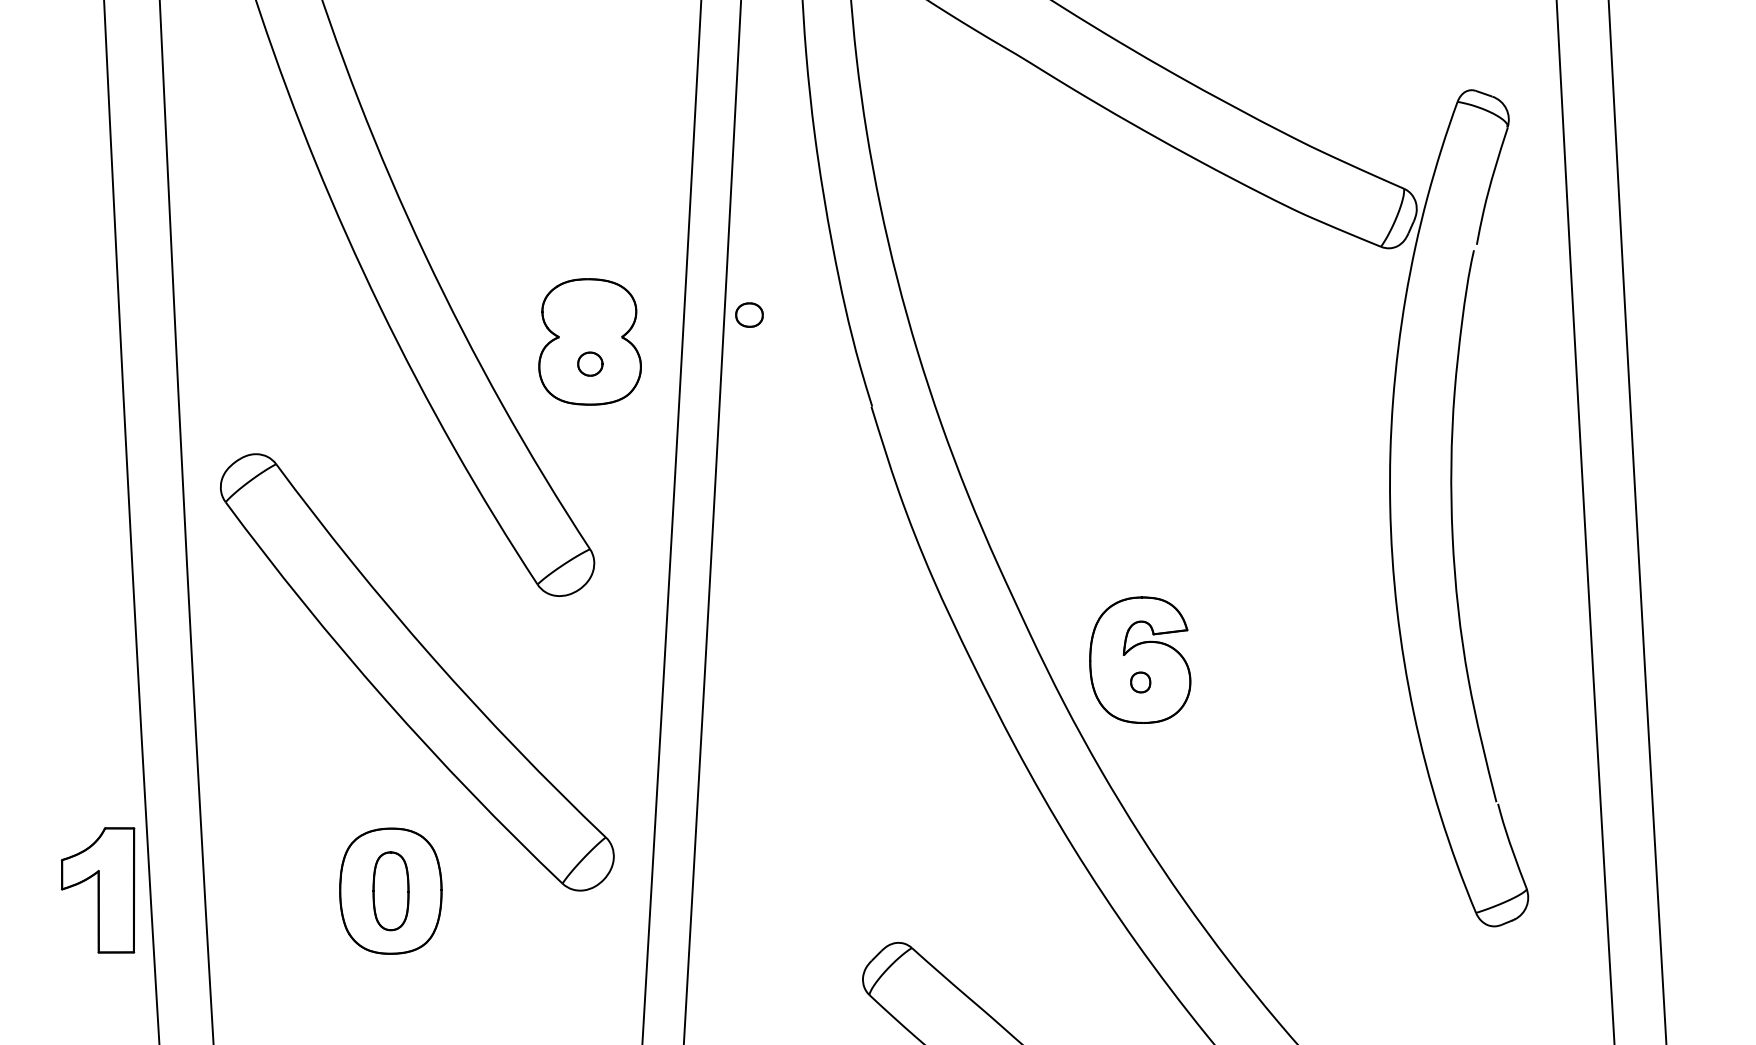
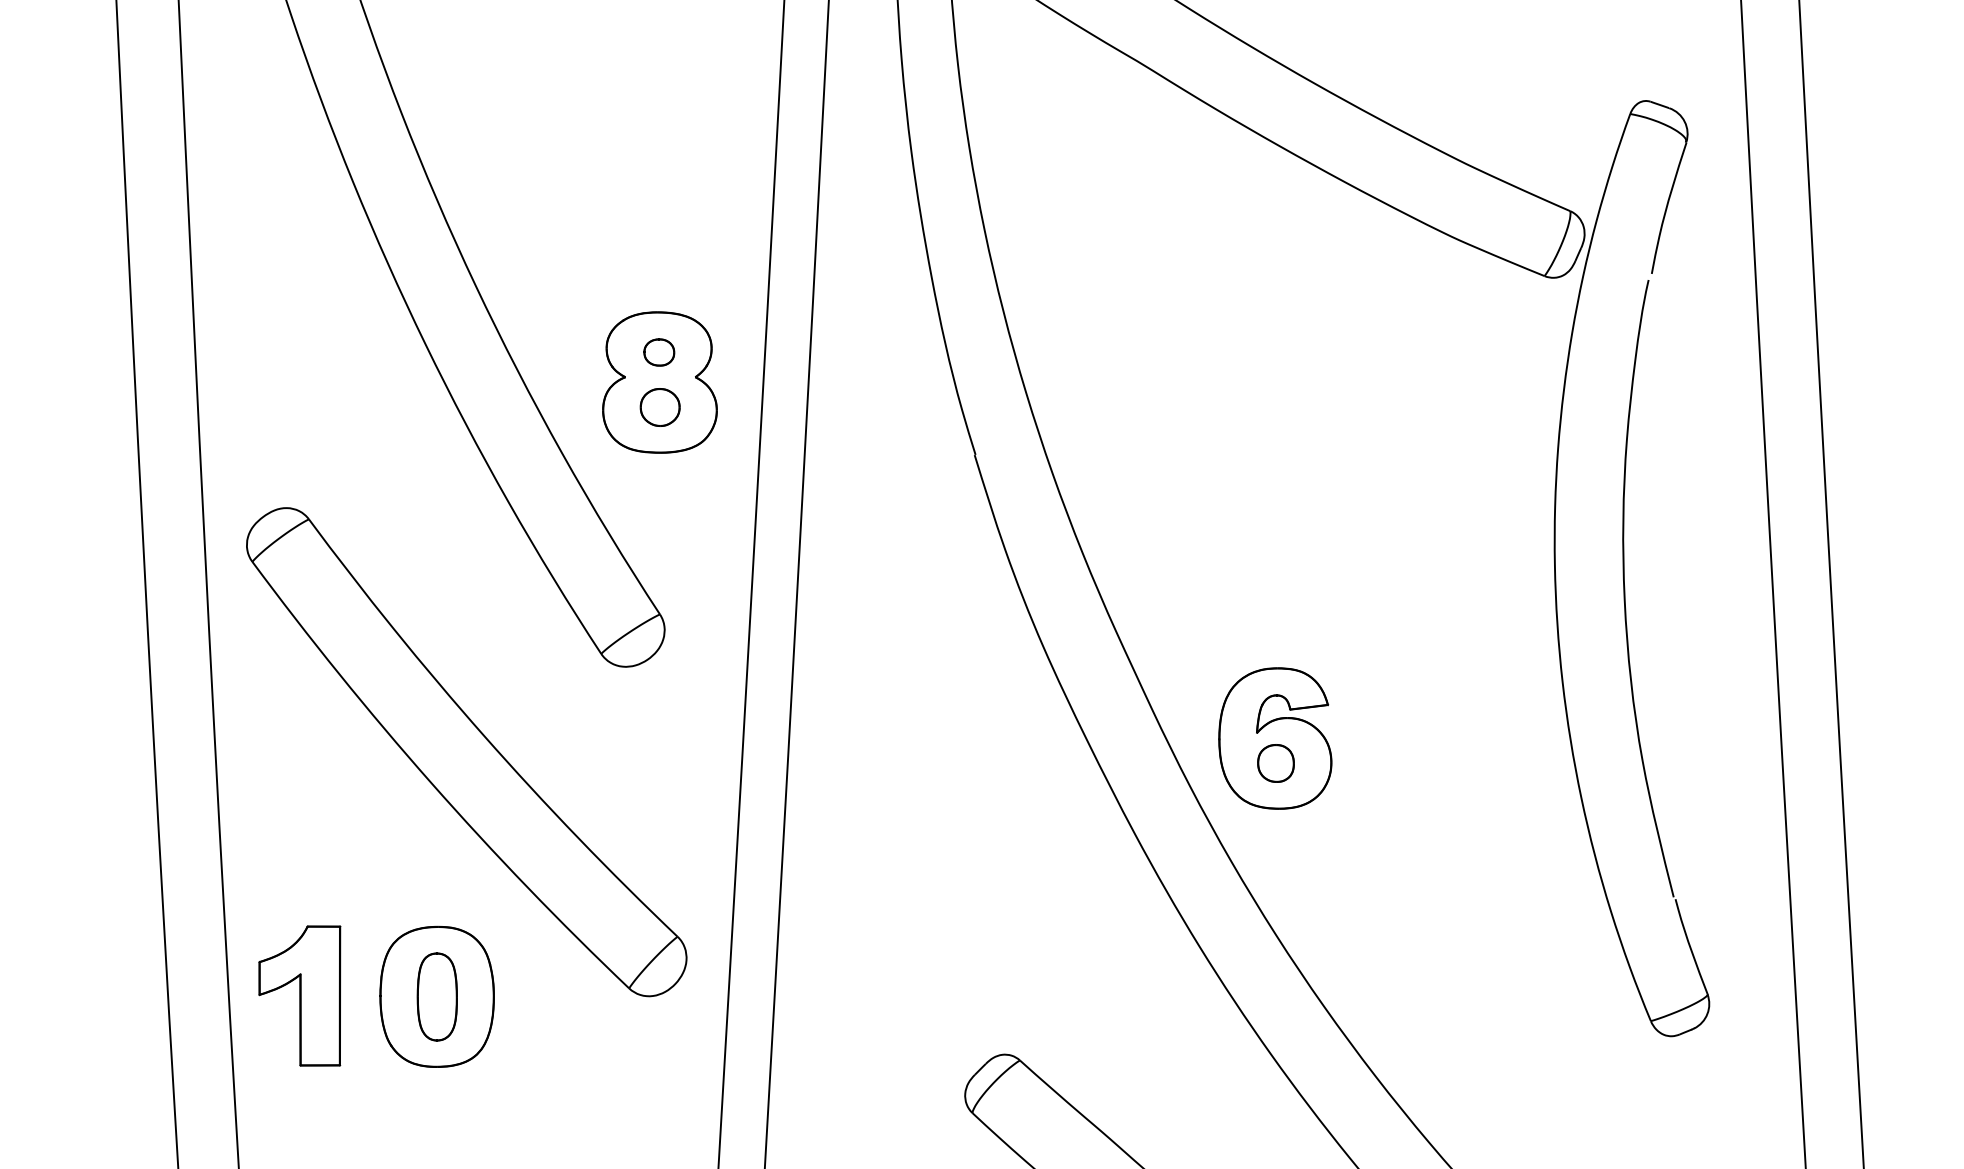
part: (749, 314) -> (659, 351), moved
part: (590, 363) -> (660, 406), size x1.43
part: (1140, 682) -> (1275, 763), size x1.67
part: (98, 890) -> (300, 996), moved

